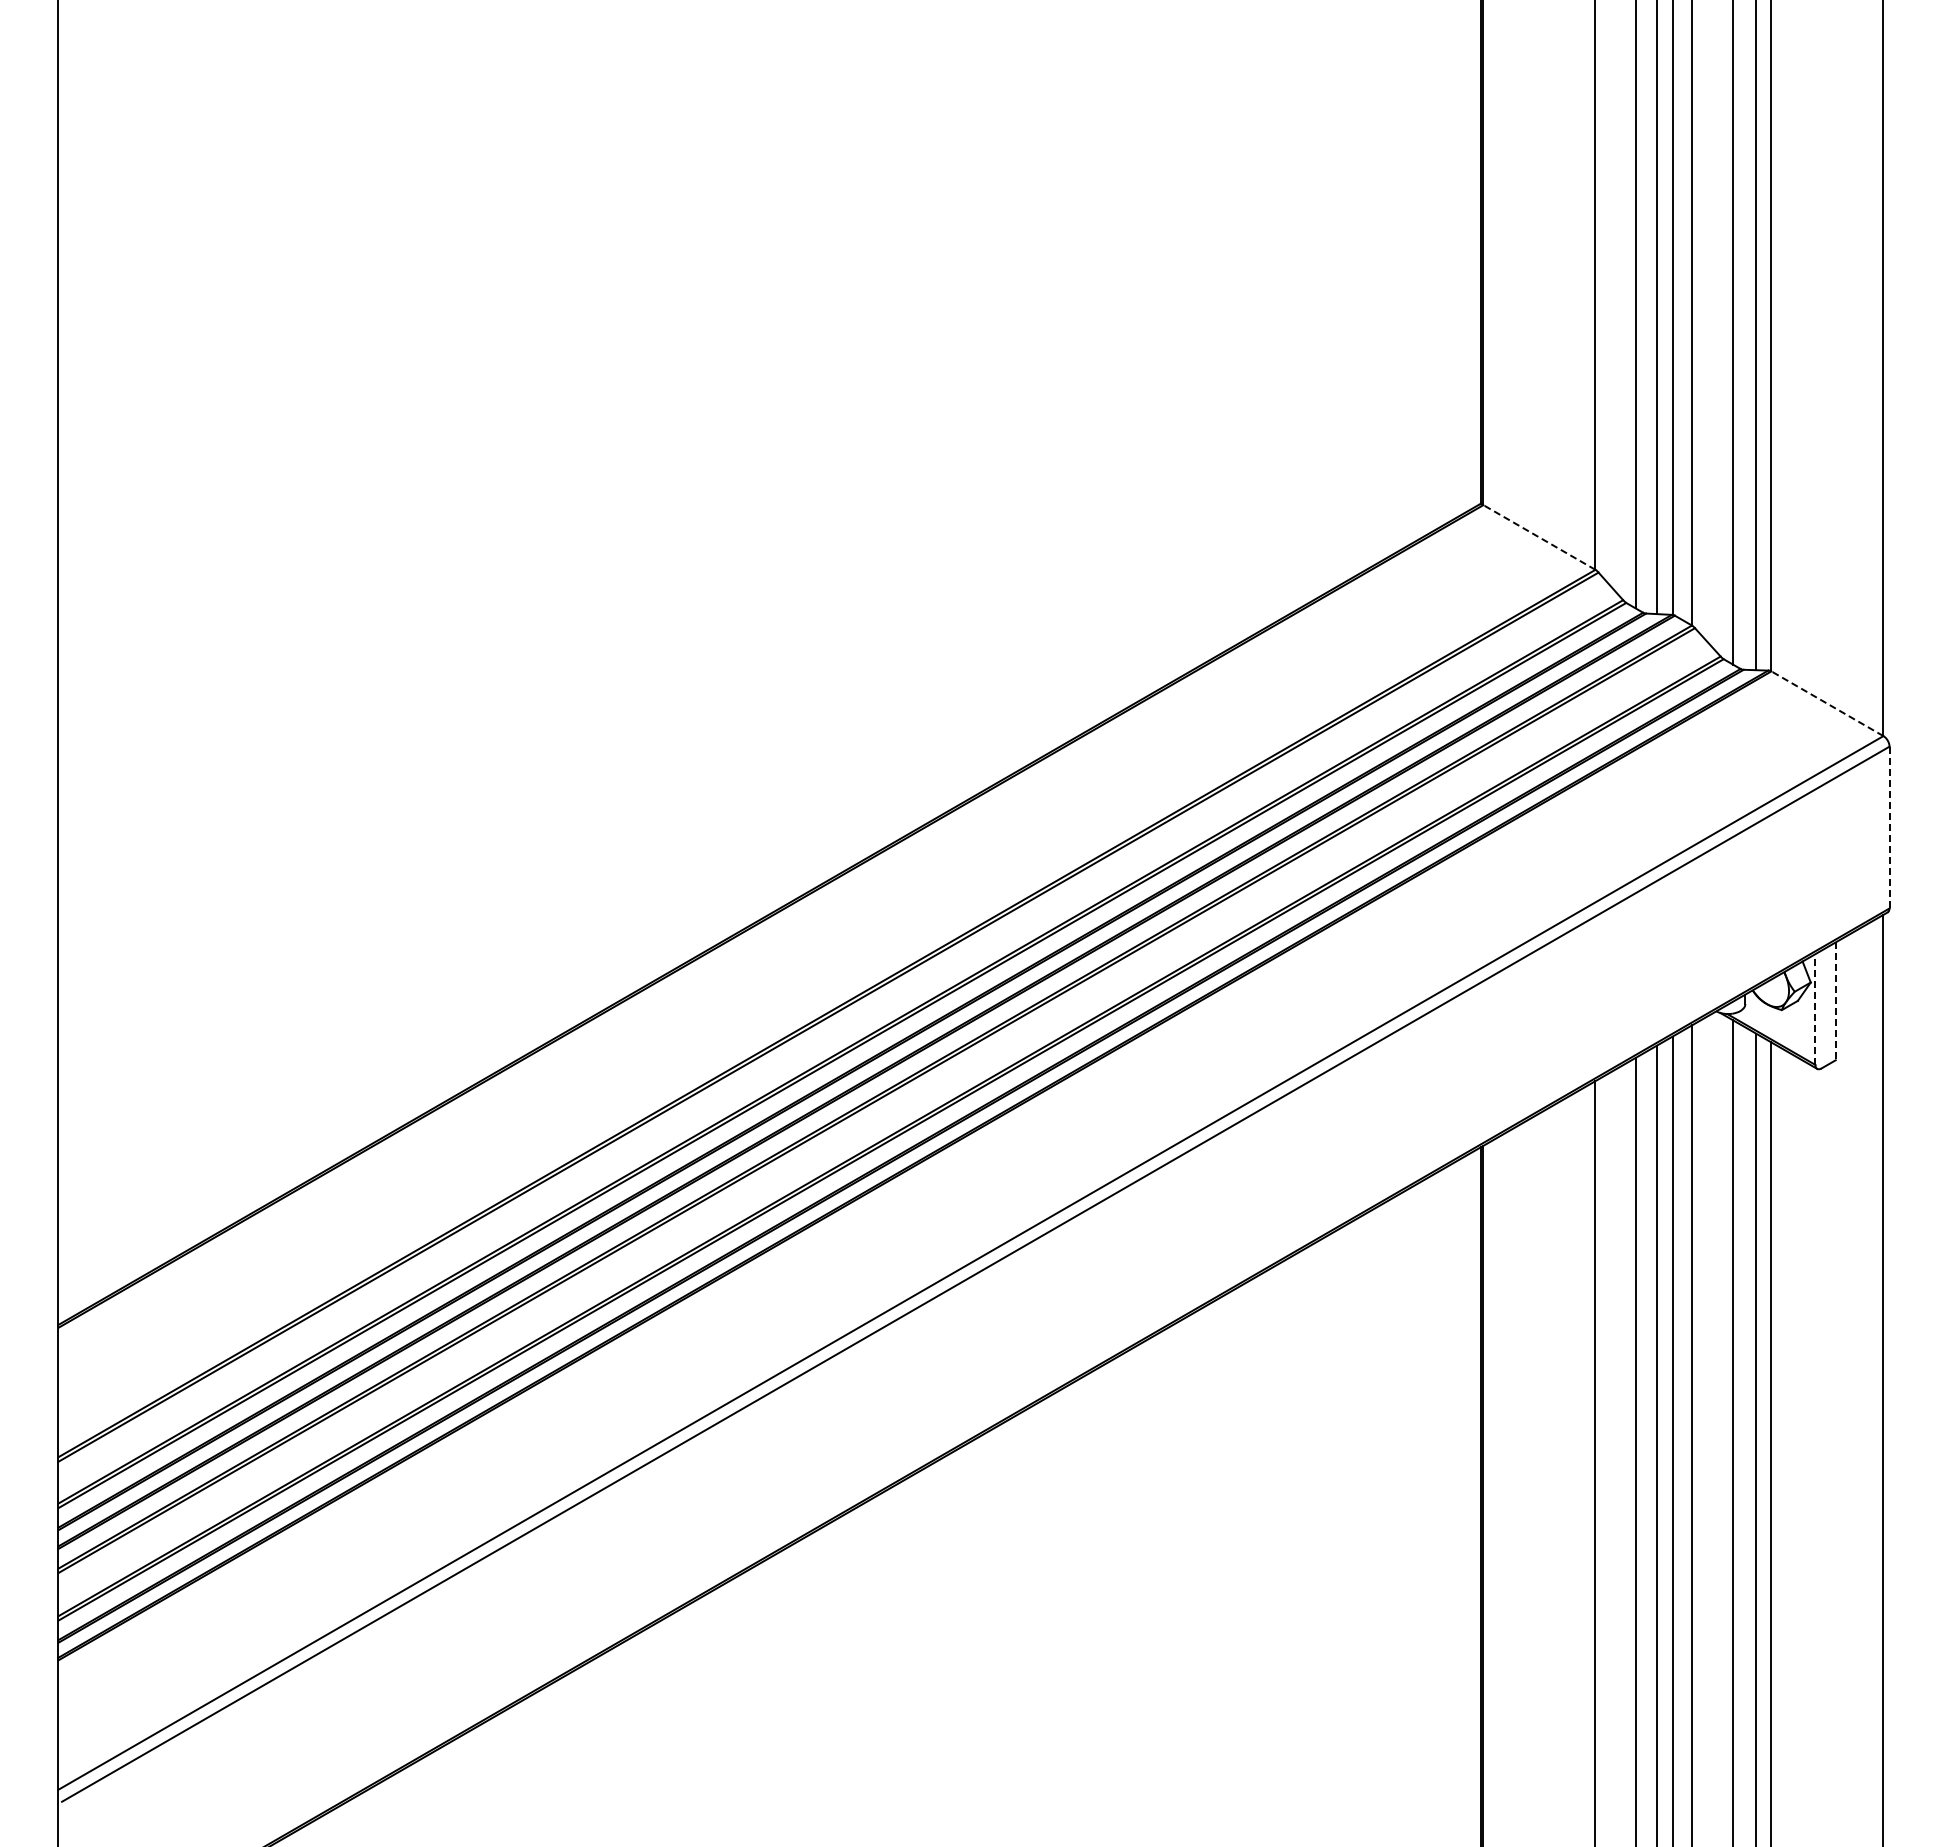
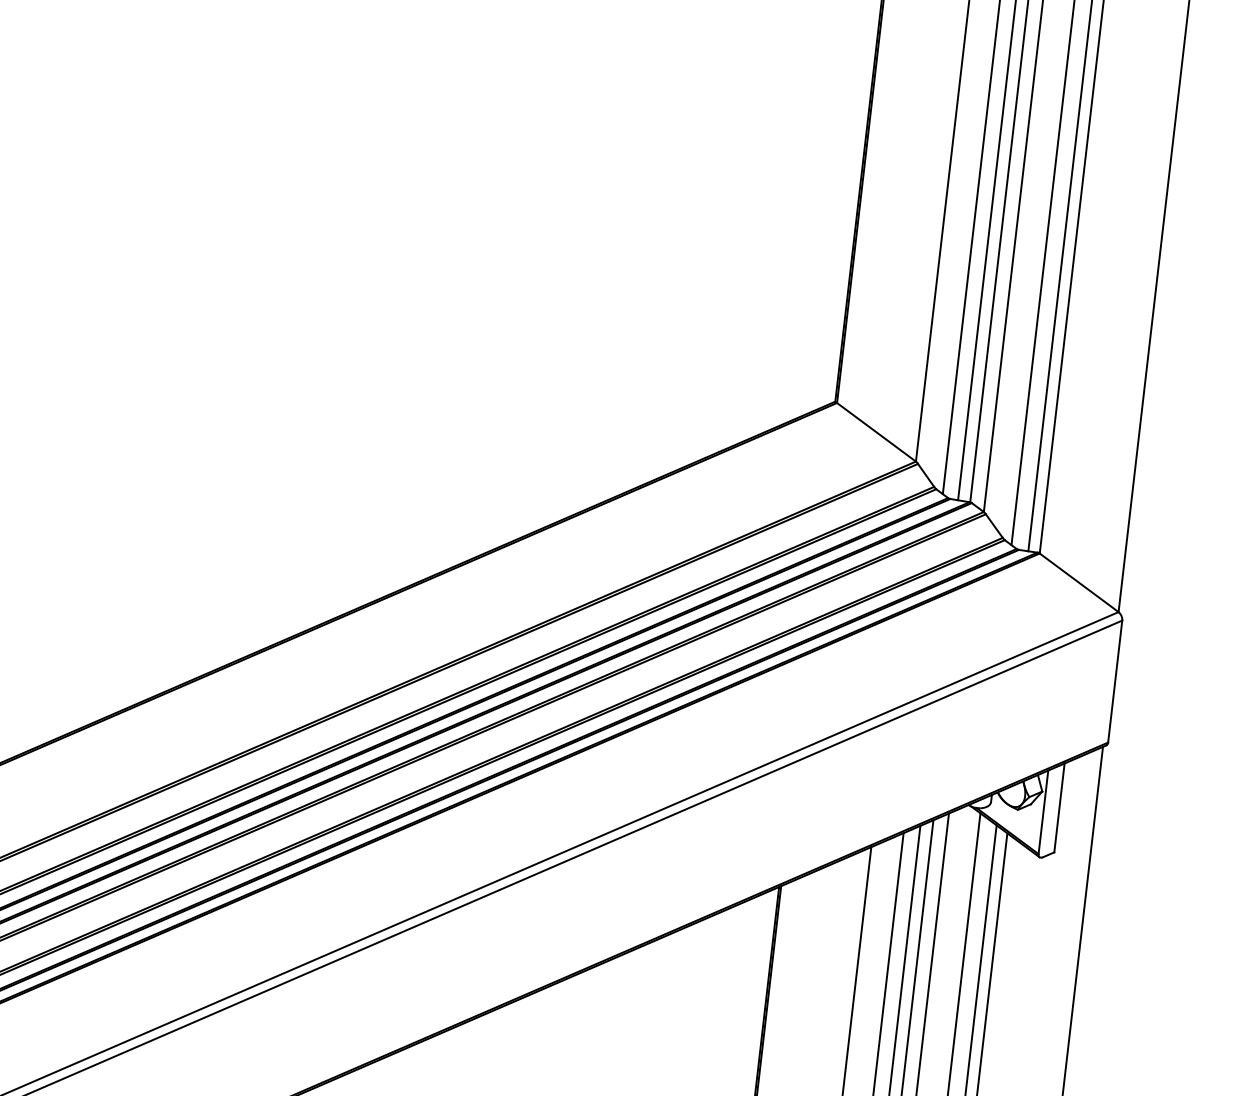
line: (1539, 537) -> (876, 432), dashed -> solid
line: (1827, 703) -> (1079, 582), dashed -> solid
line: (1889, 827) -> (1115, 681), dashed -> solid
line: (1835, 1001) -> (1059, 808), dashed -> solid
line: (1815, 1009) -> (1043, 812), dashed -> solid

